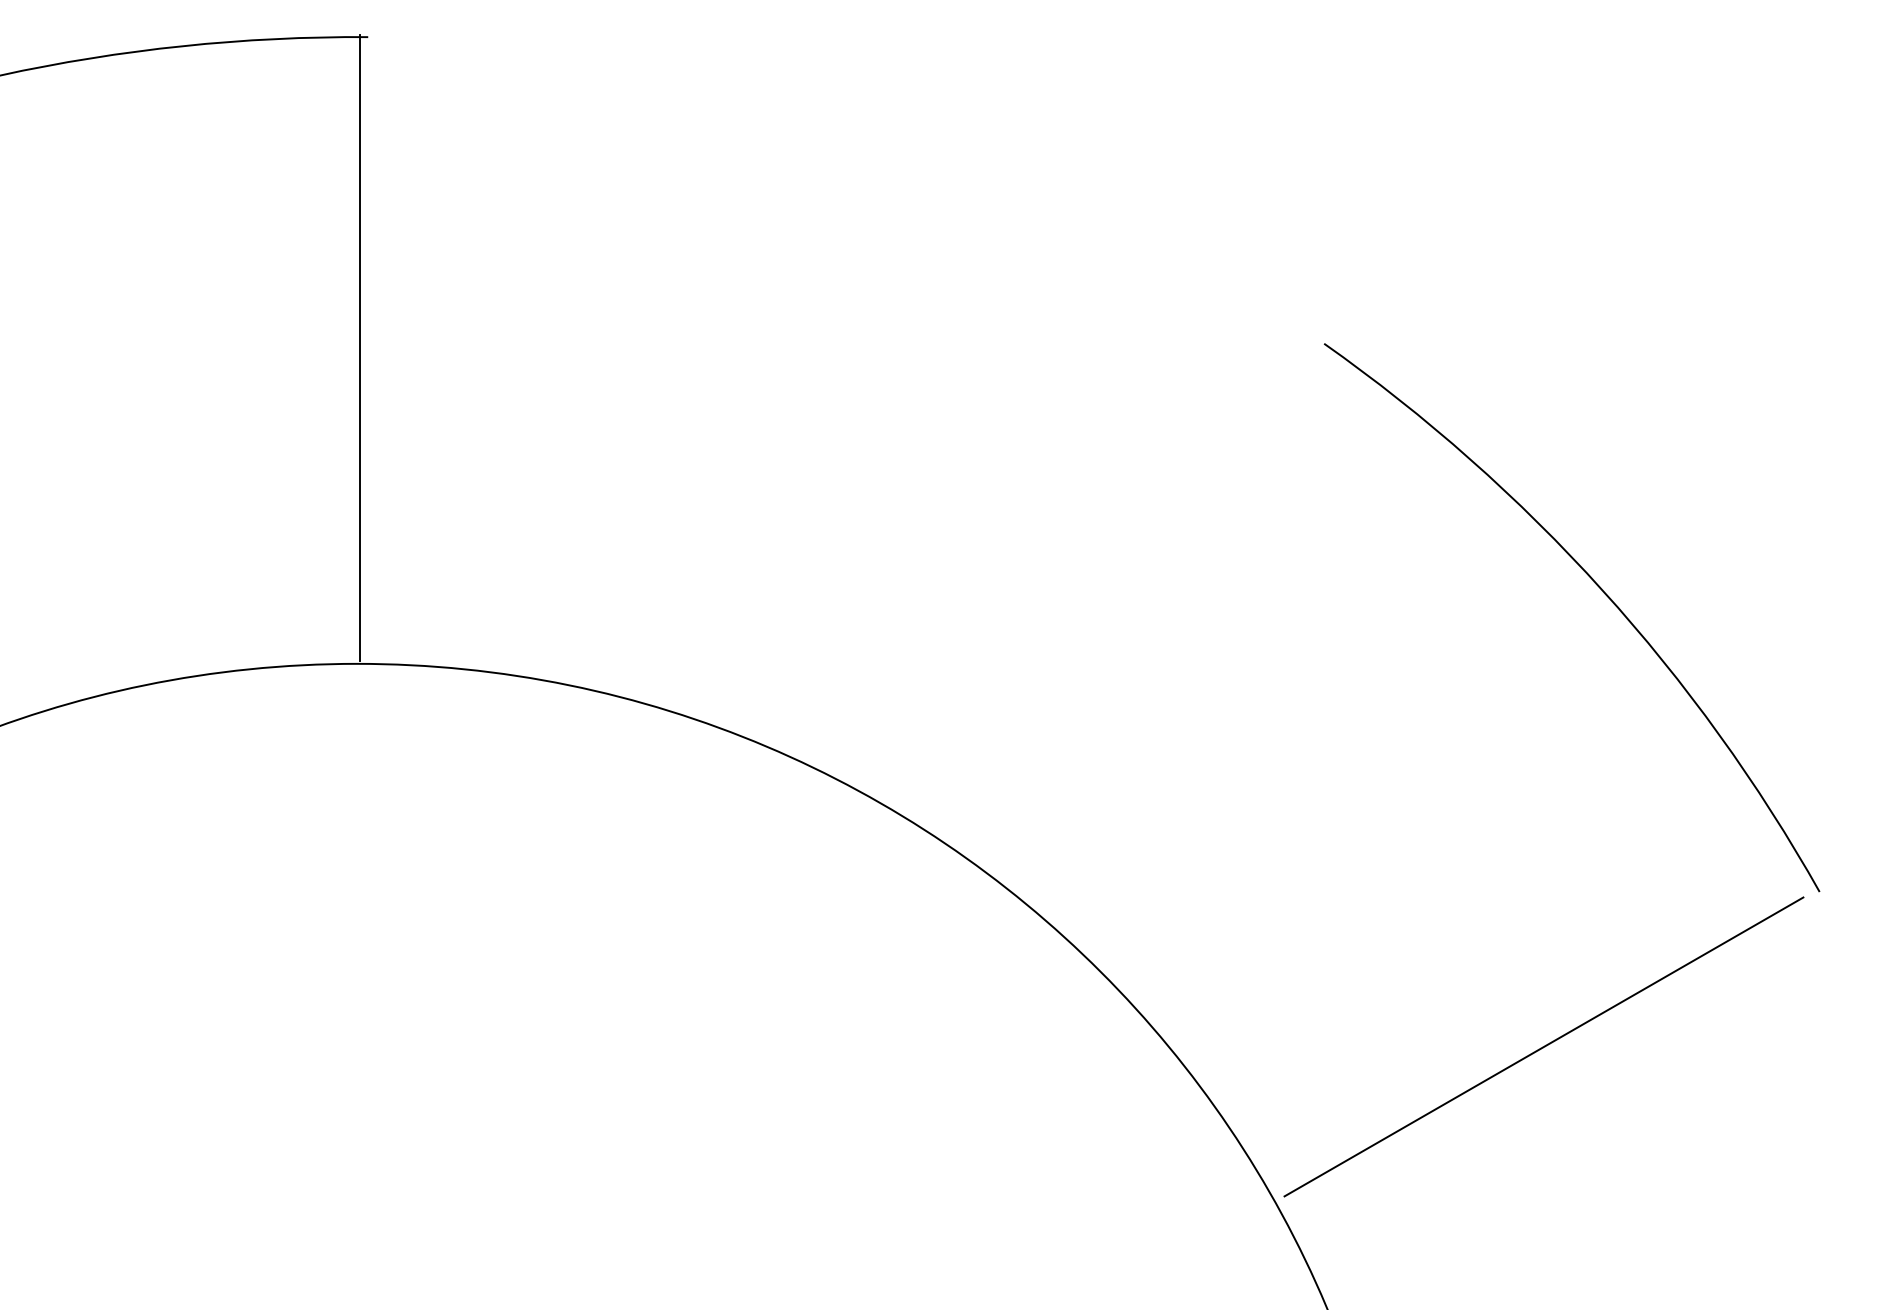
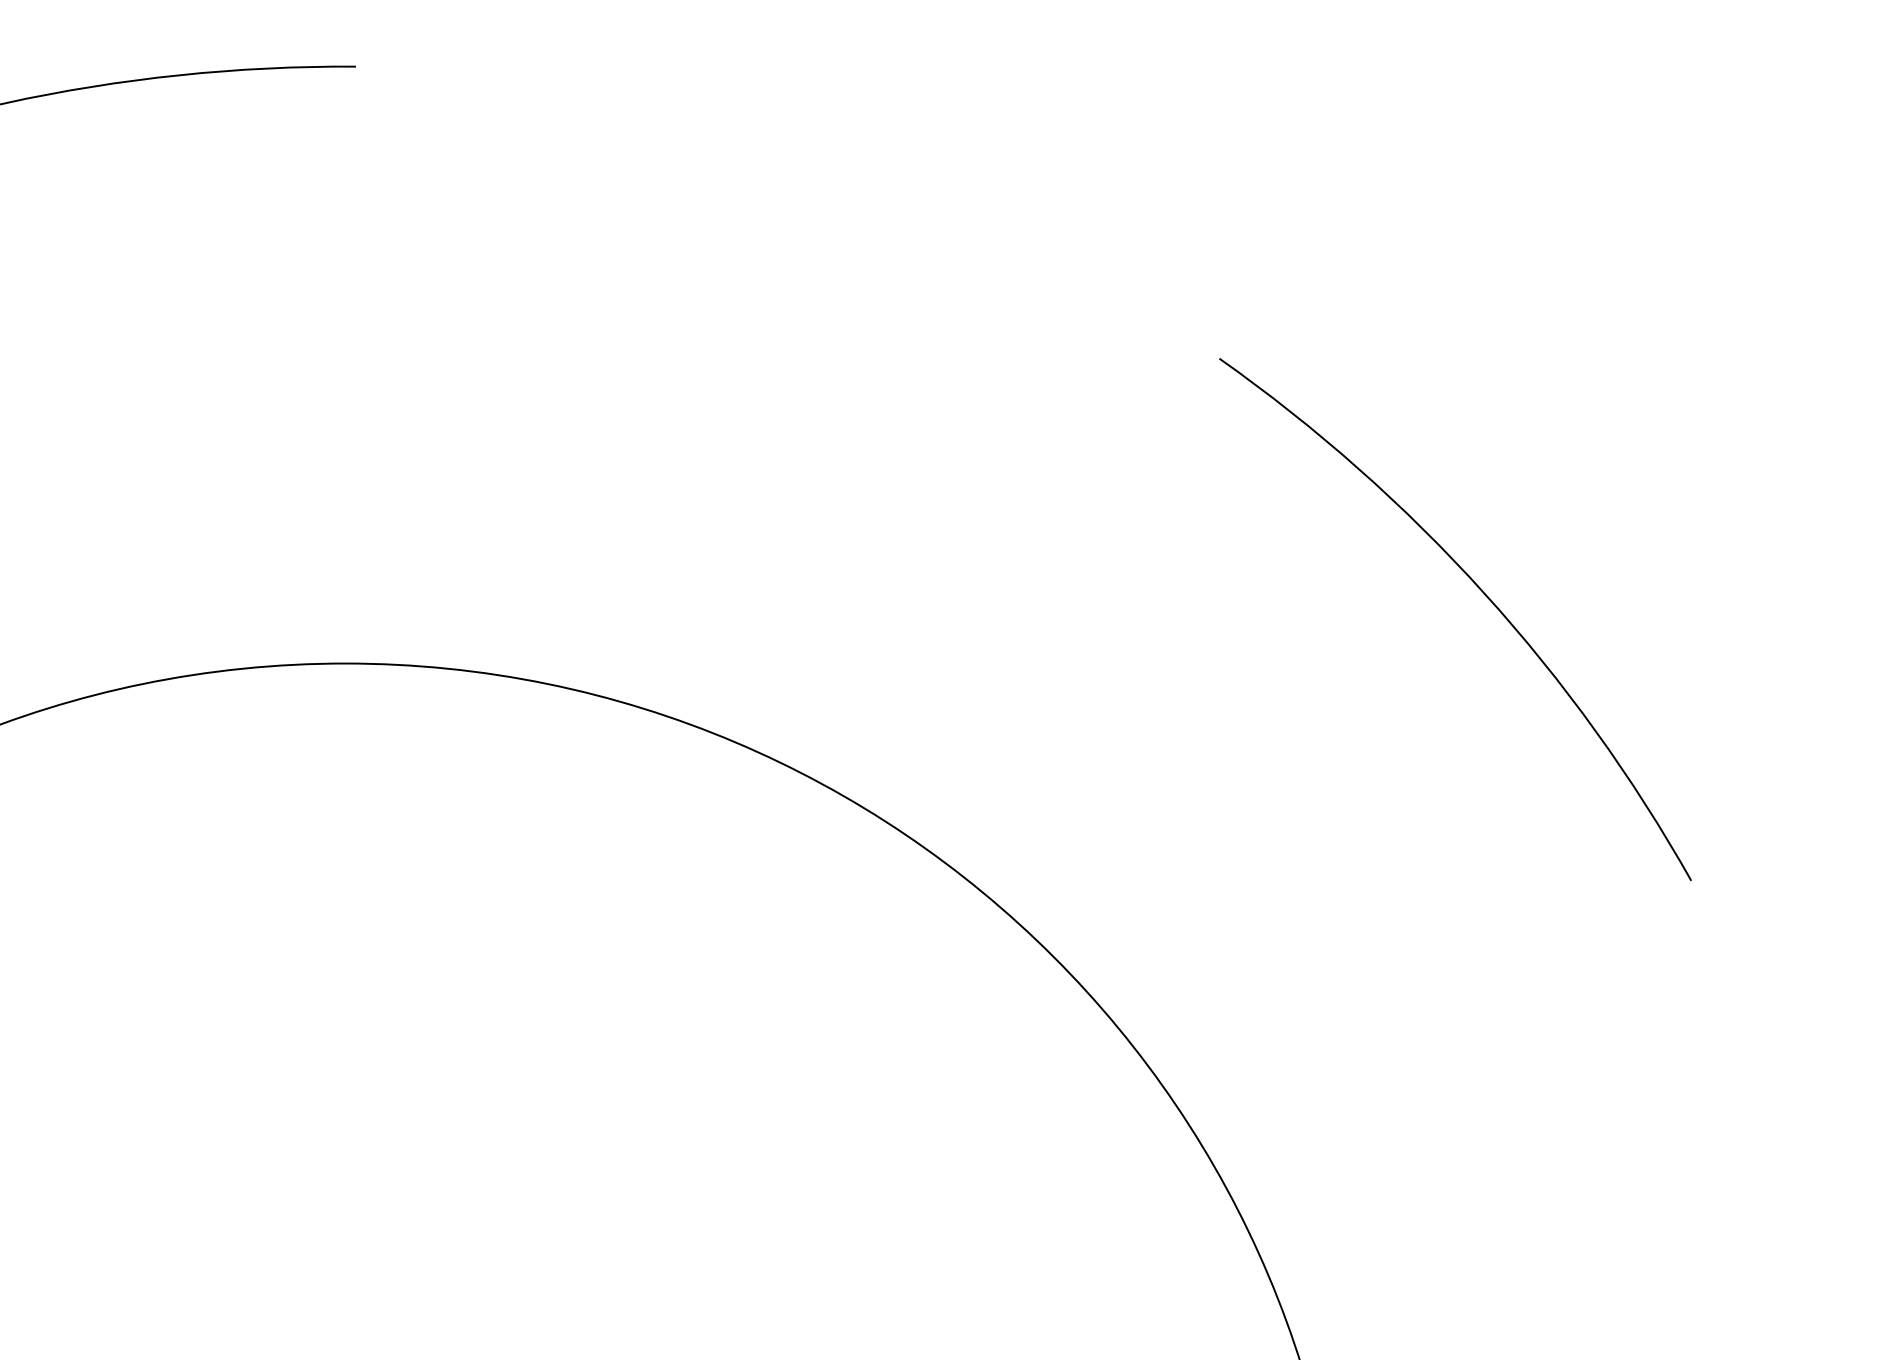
line: (359, 347) -> (347, 362), removed
arc: (1602, 592) -> (1484, 595), moved
line: (1543, 1047) -> (1475, 1028), removed

